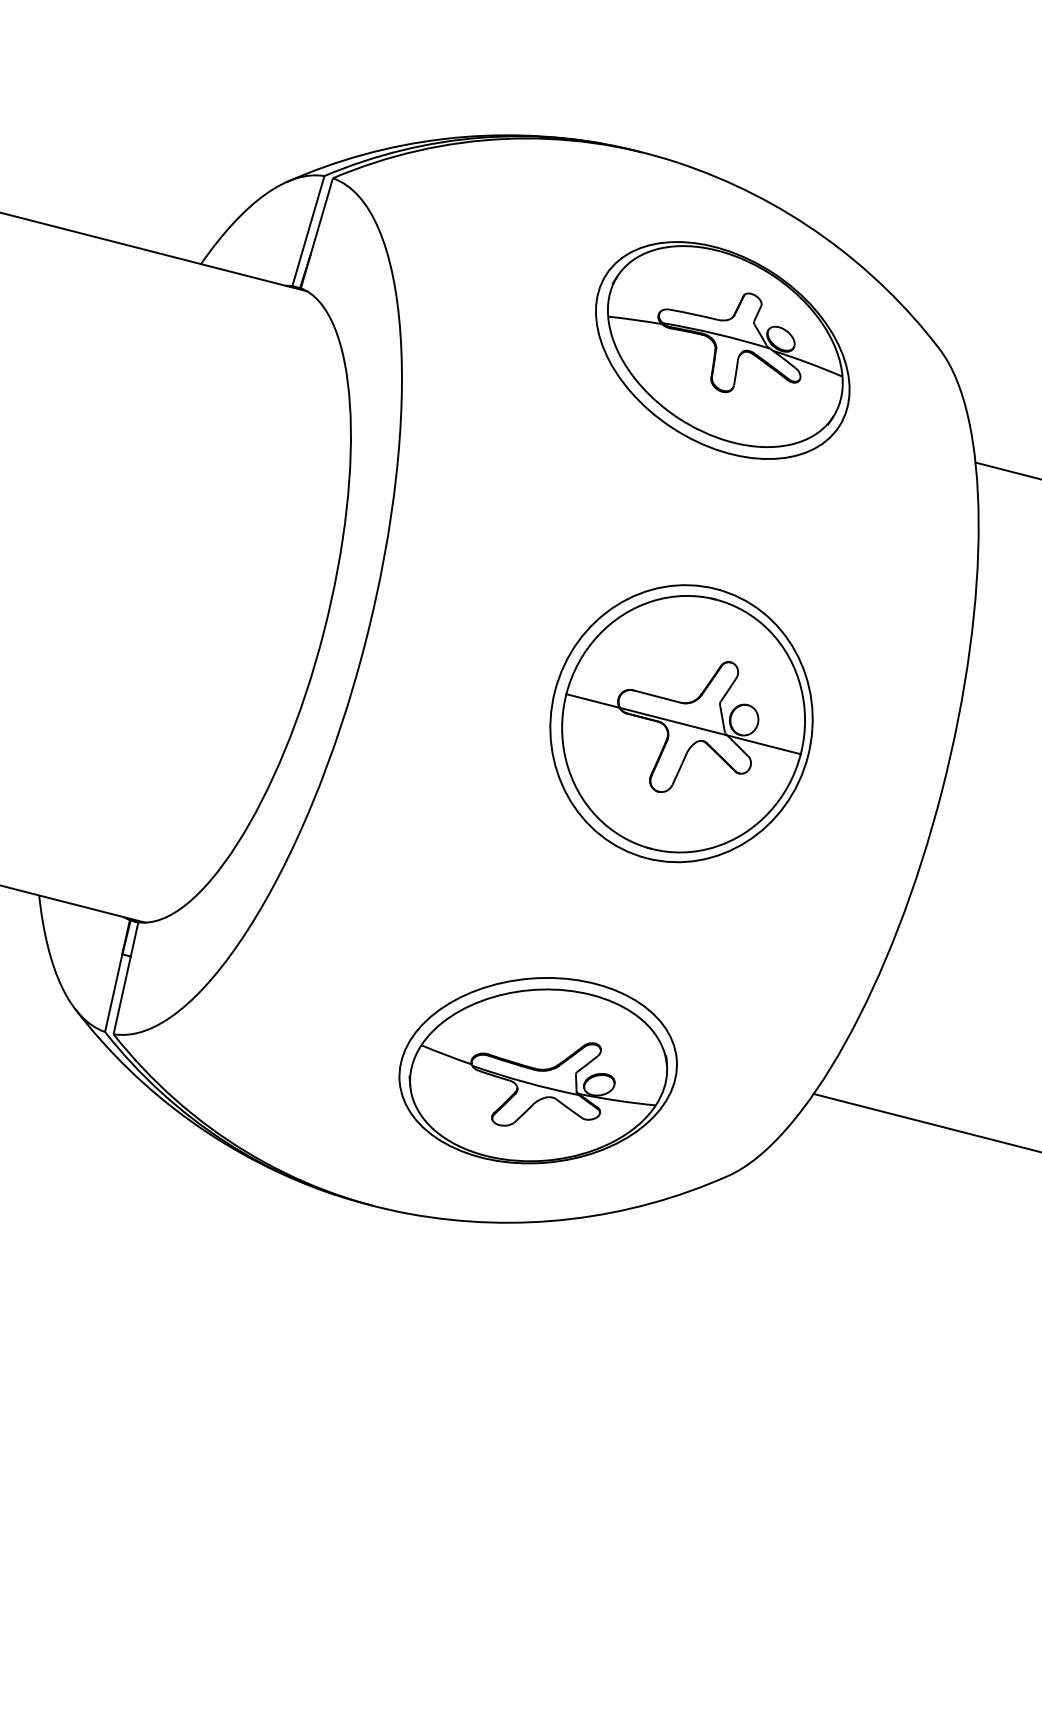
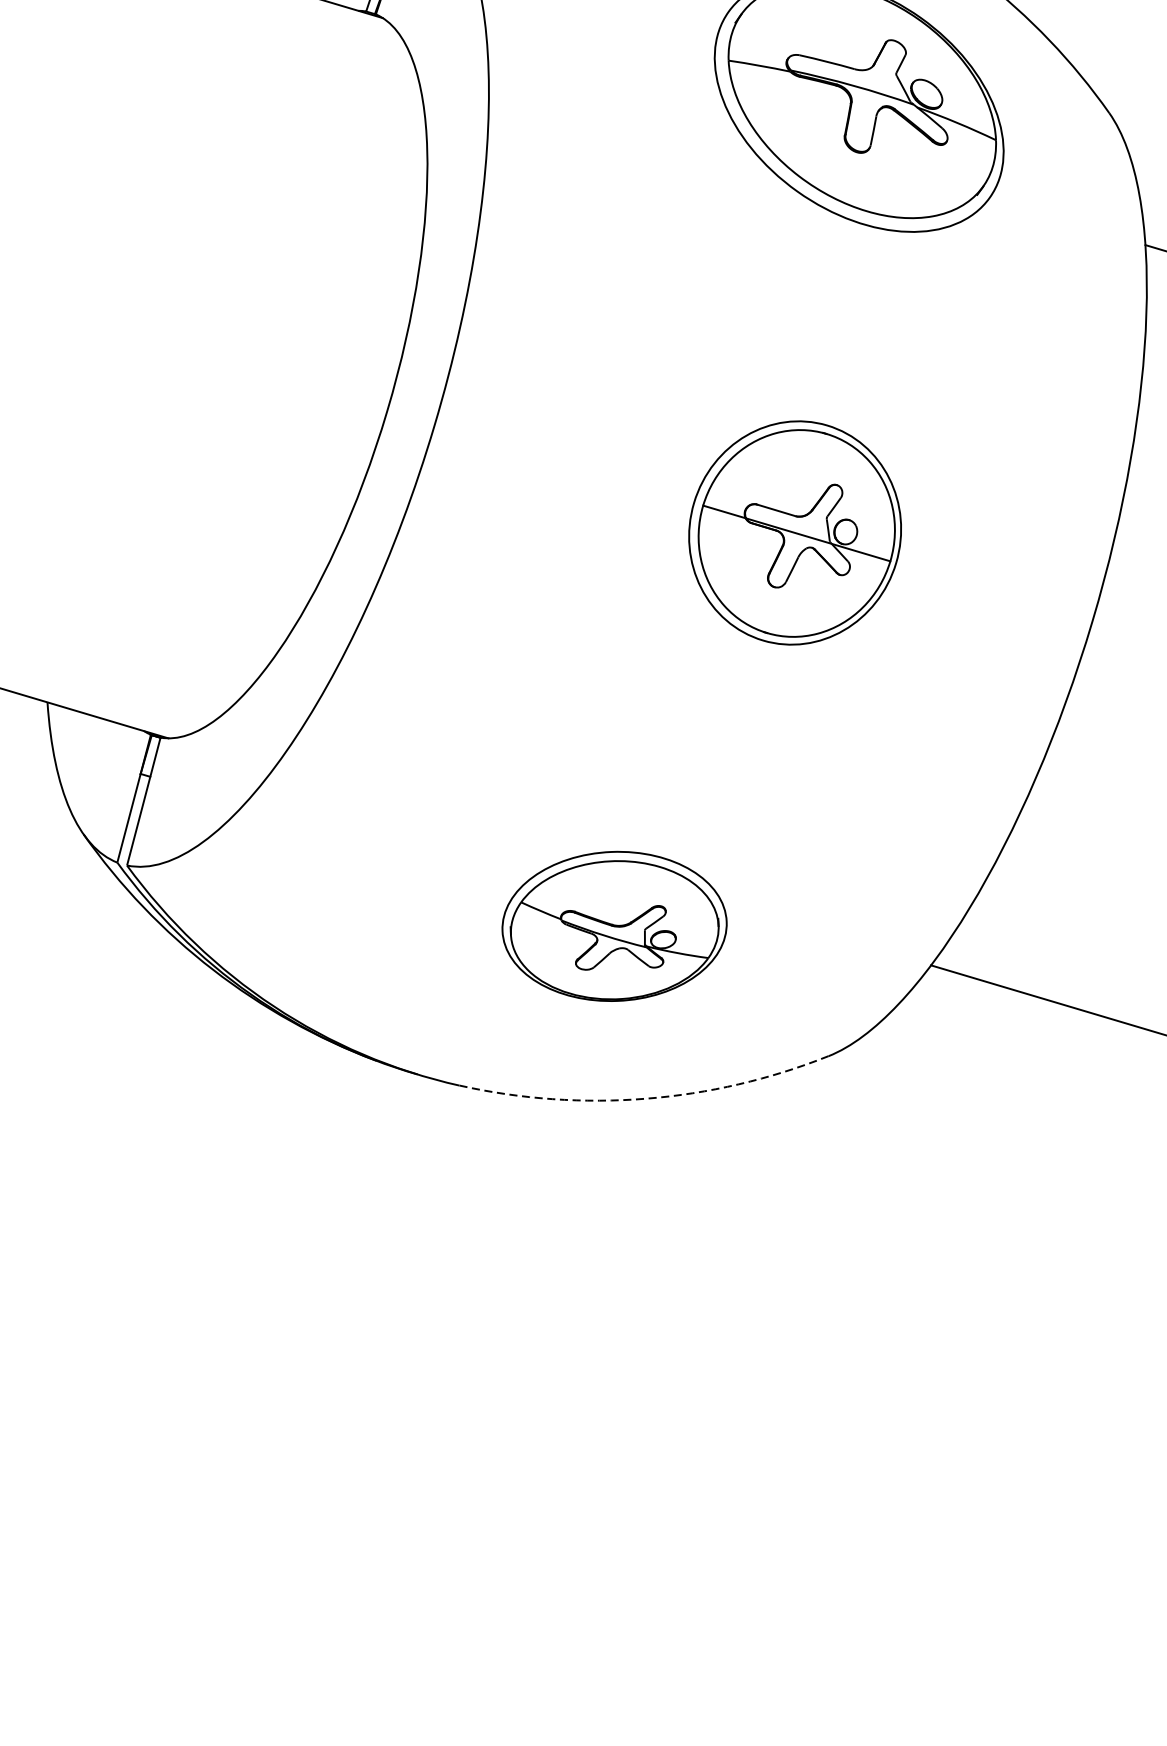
part: (681, 723) -> (795, 532), size x0.7
part: (537, 1070) -> (613, 926), size x0.7
arc: (571, 1219) -> (646, 1099), solid -> dashed

